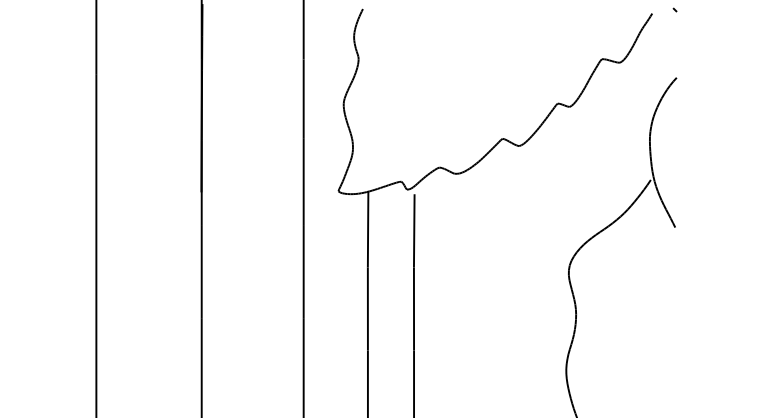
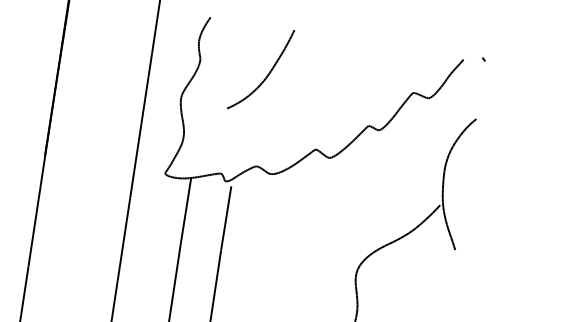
part: (436, 62) -> (267, 73), added

